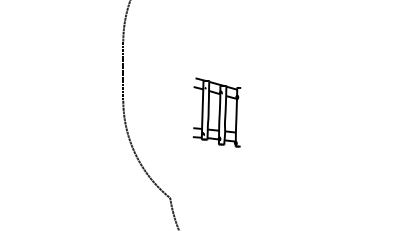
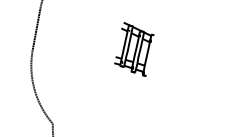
part: (216, 112) -> (133, 49), moved

